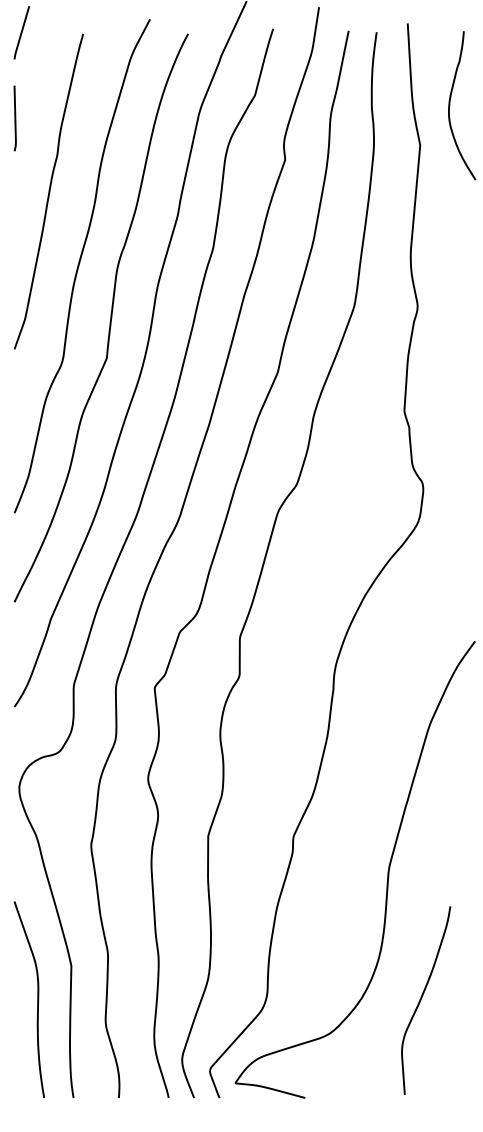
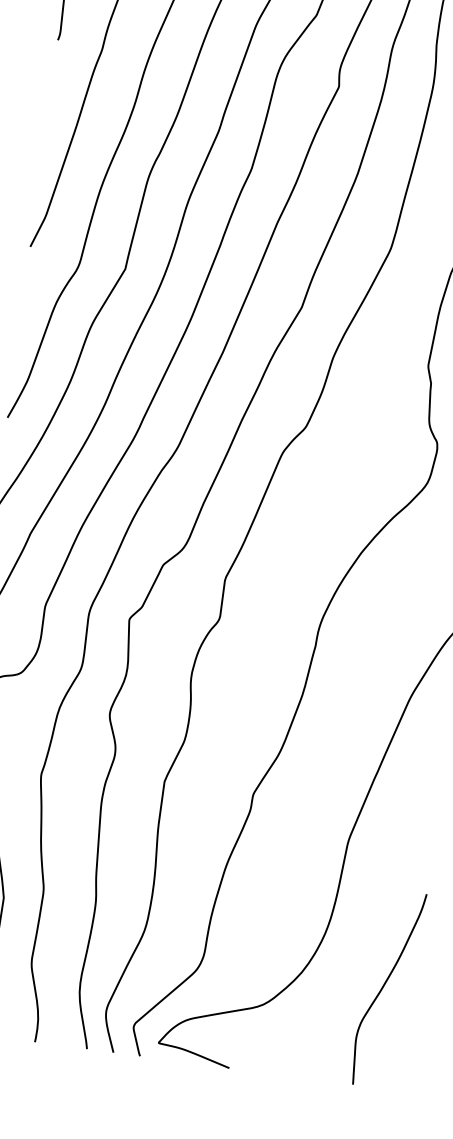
curve: (422, 998) -> (384, 986), moved

